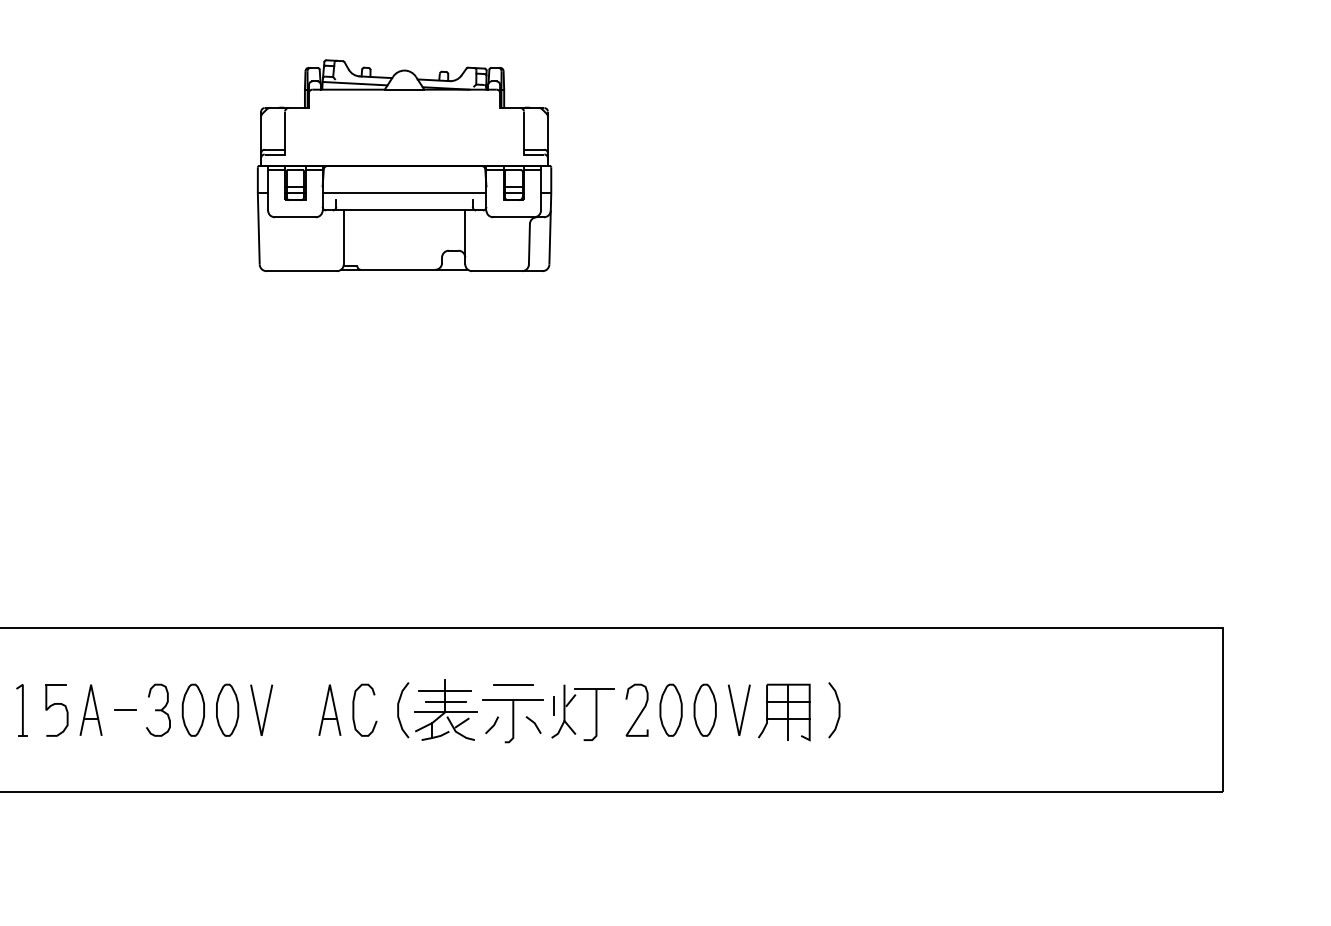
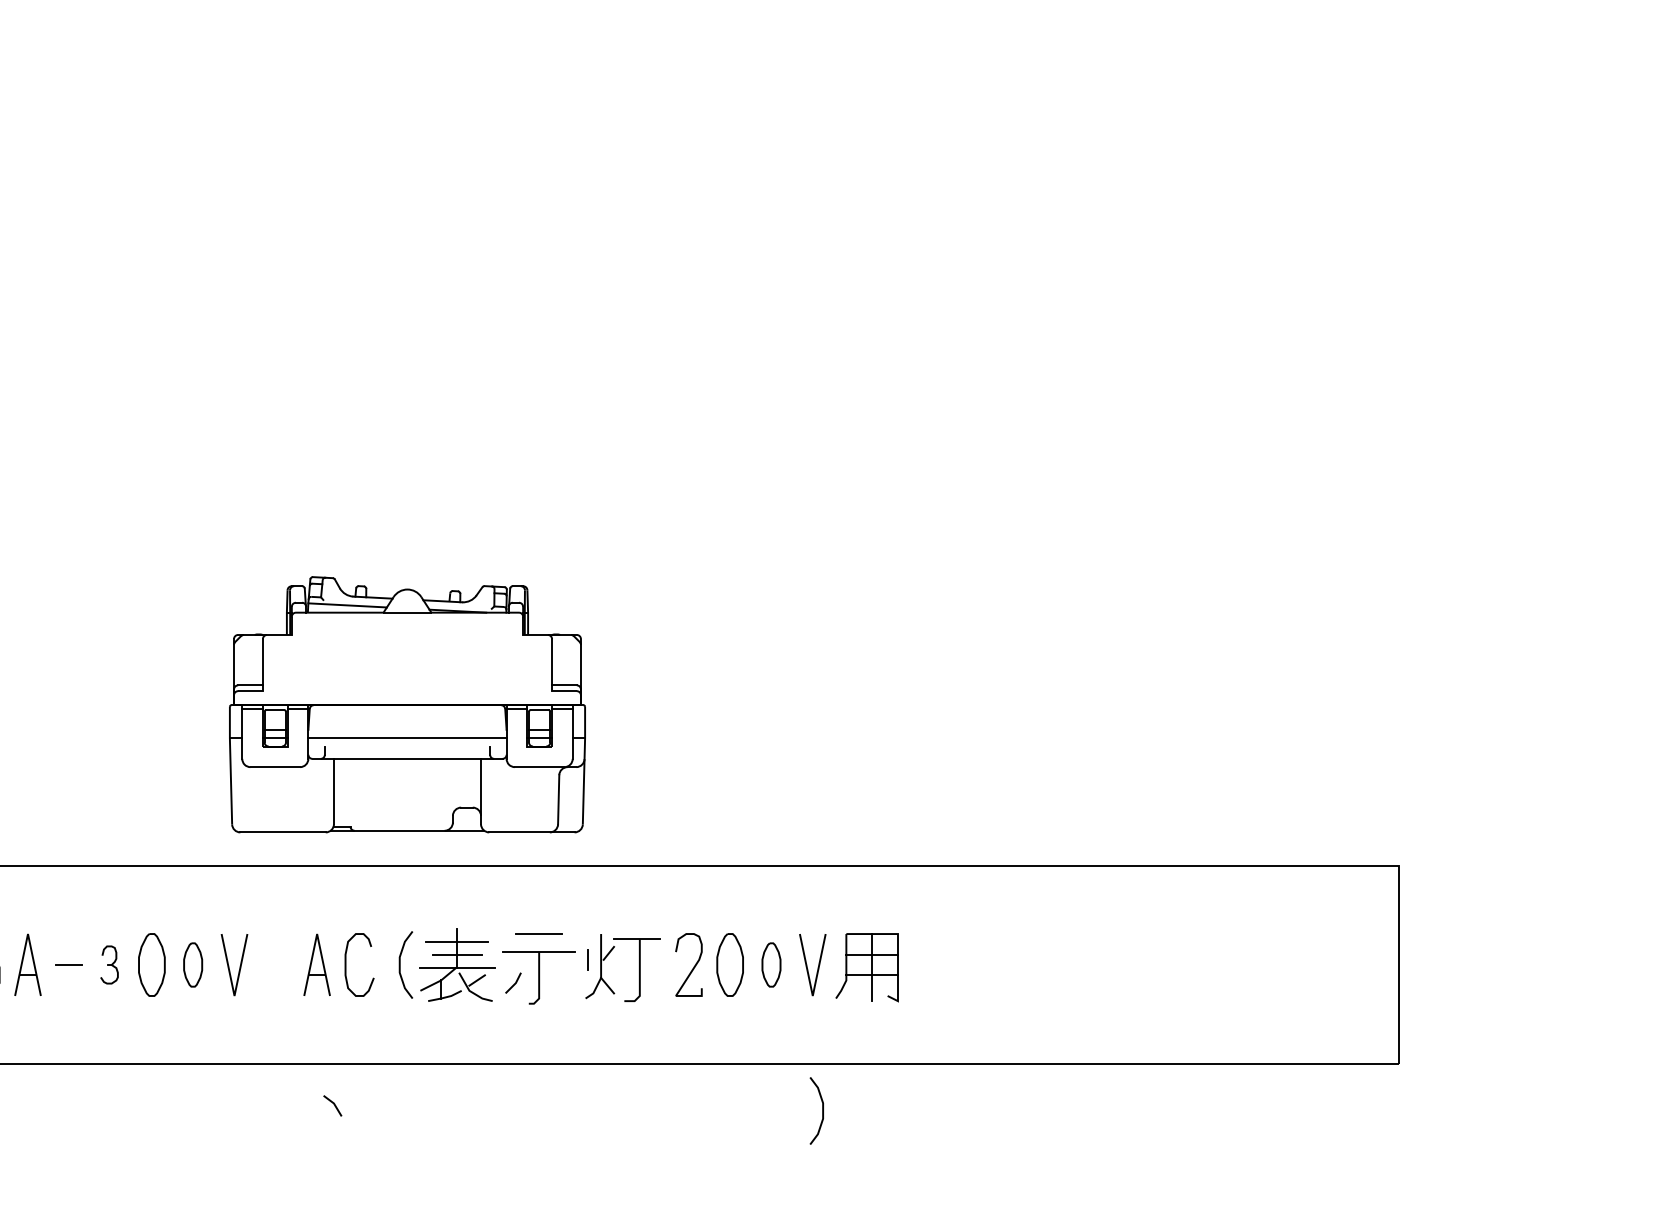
part: (404, 165) -> (407, 704), moved
part: (158, 709) -> (109, 964), size x0.6
part: (226, 709) -> (192, 964), size x0.7
part: (705, 709) -> (771, 964), size x0.7
curve: (839, 709) -> (822, 1110), moved
line: (534, 723) -> (333, 1104), moved

